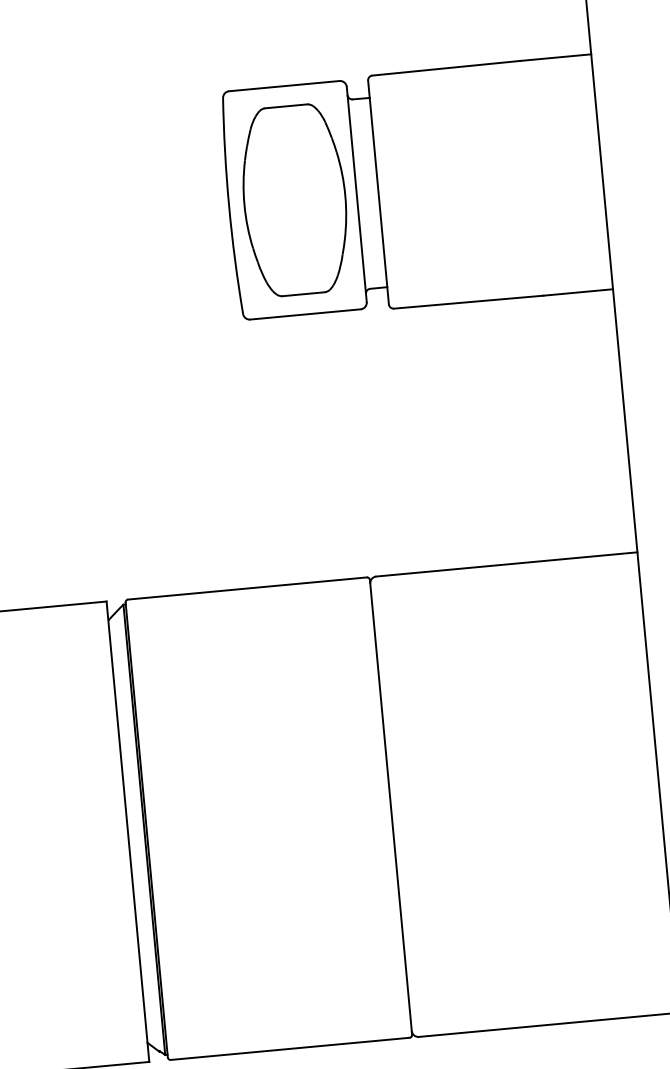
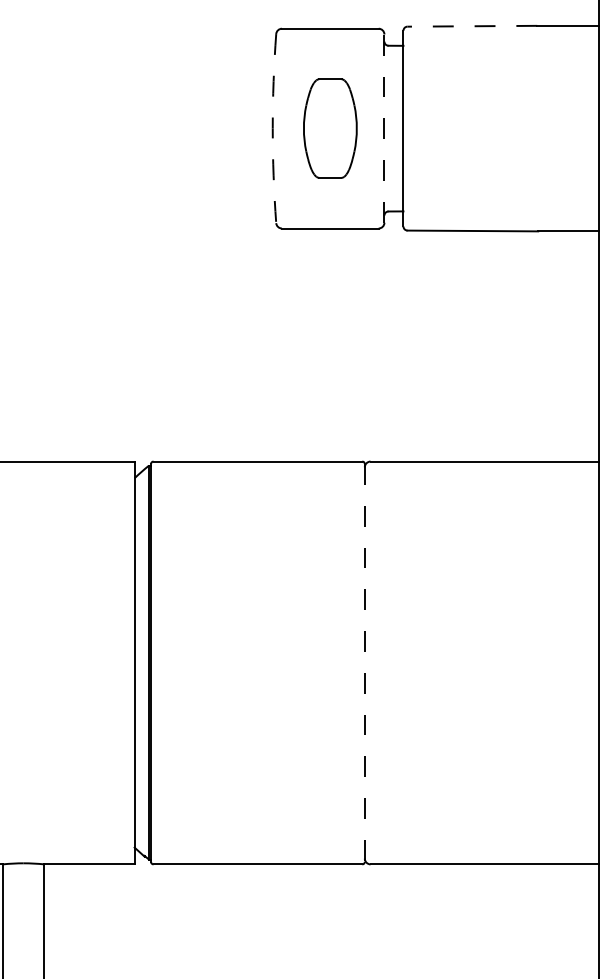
line: (446, 68) -> (472, 26), solid -> dashed
line: (356, 194) -> (384, 128), solid -> dashed
part: (295, 200) -> (330, 128), size x0.6
arc: (228, 206) -> (272, 128), solid -> dashed
line: (390, 806) -> (364, 662), solid -> dashed

